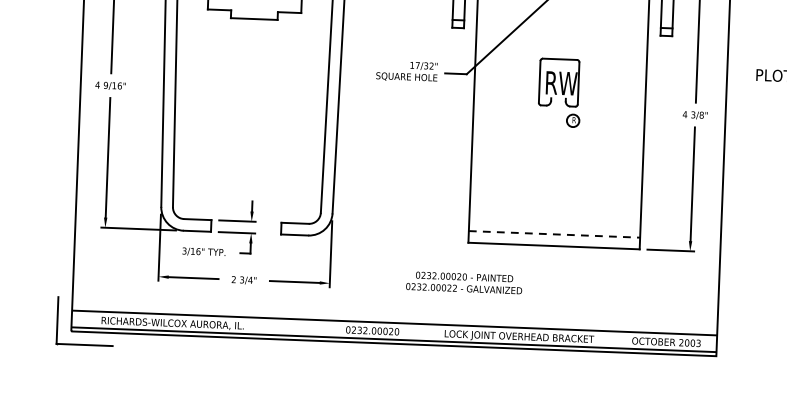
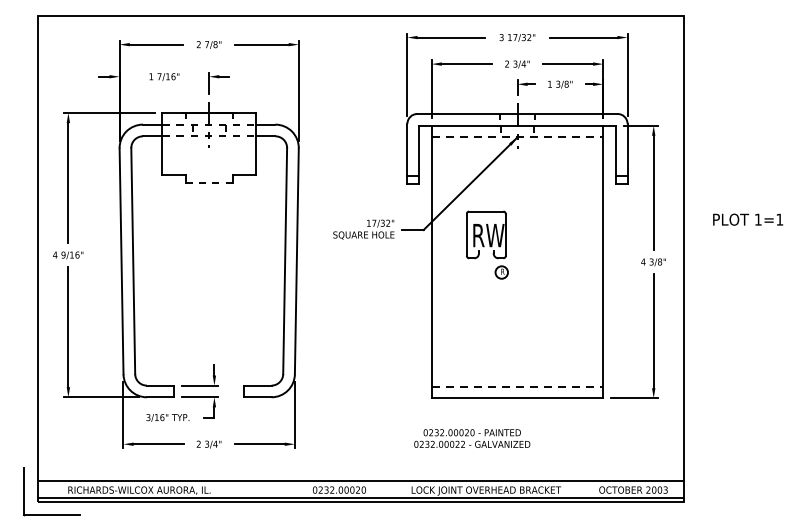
line: (254, 19) -> (209, 183), solid -> dashed
part: (559, 92) -> (487, 244), moved
text: (464, 282) -> (472, 438), moved

